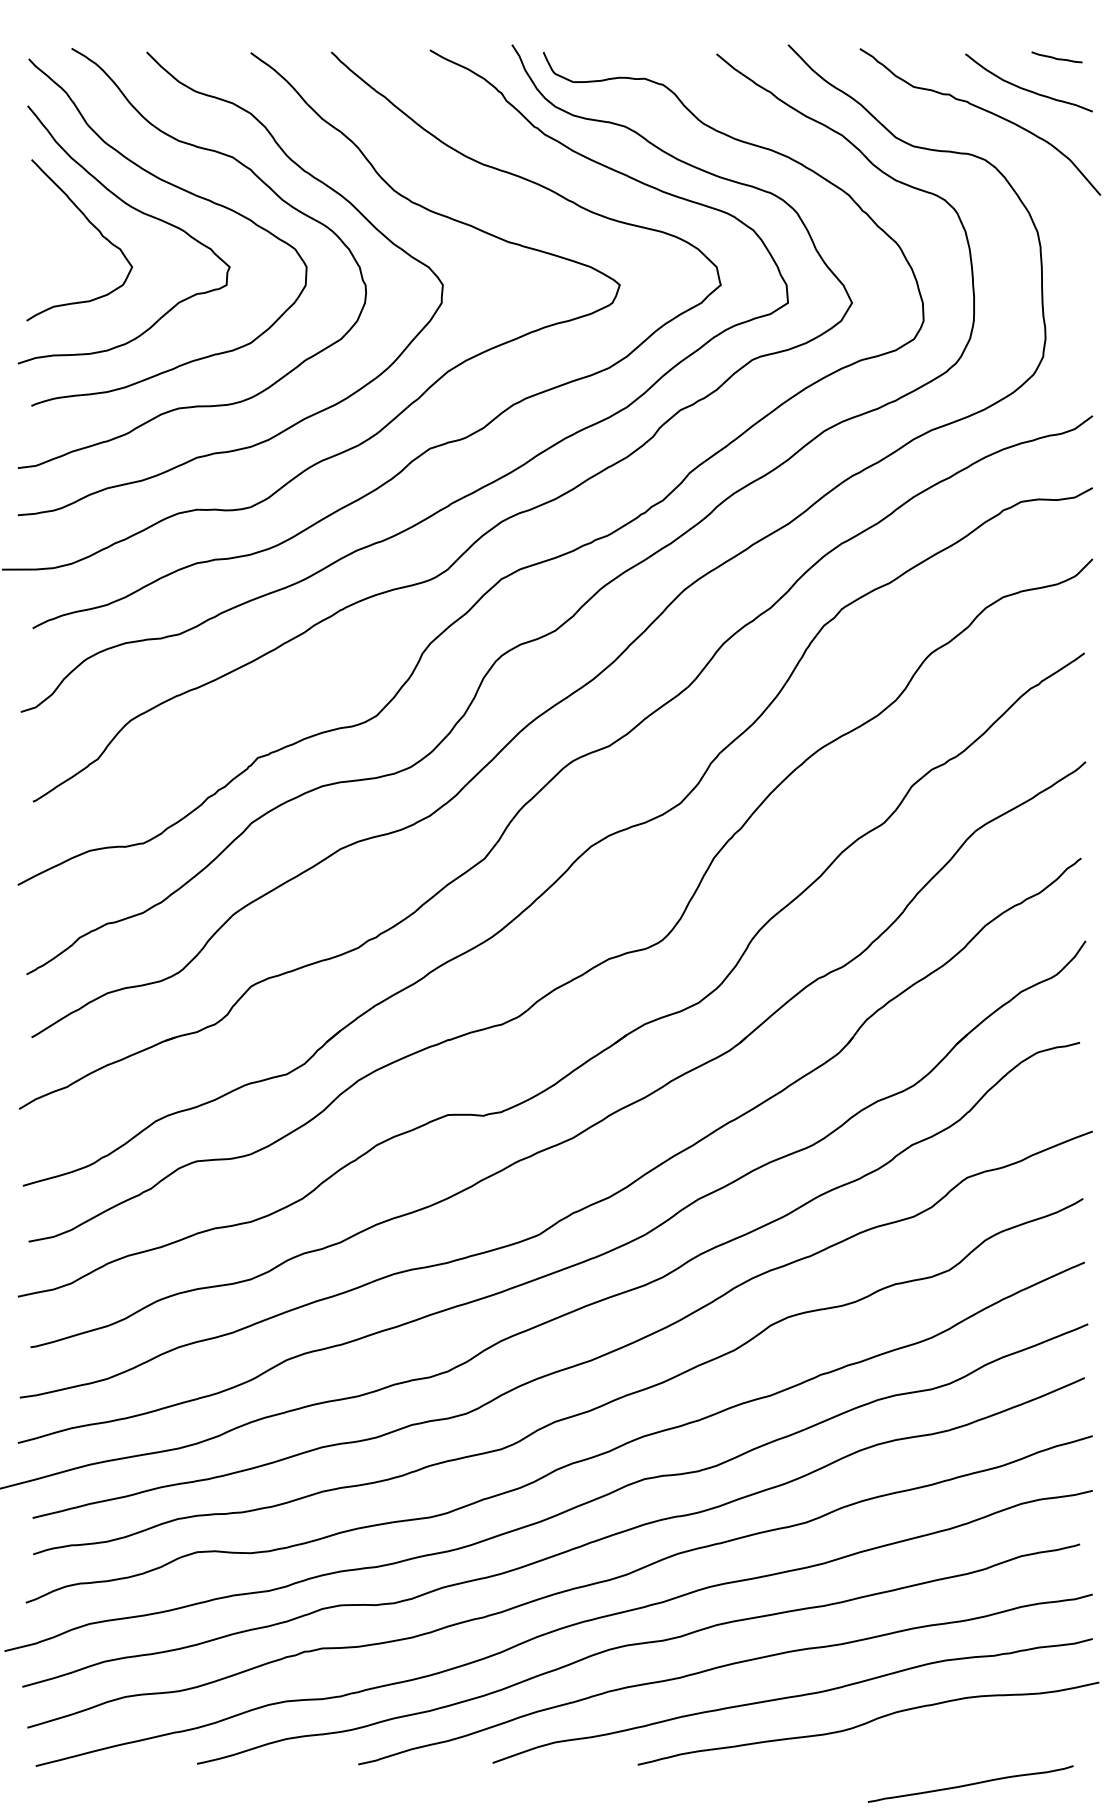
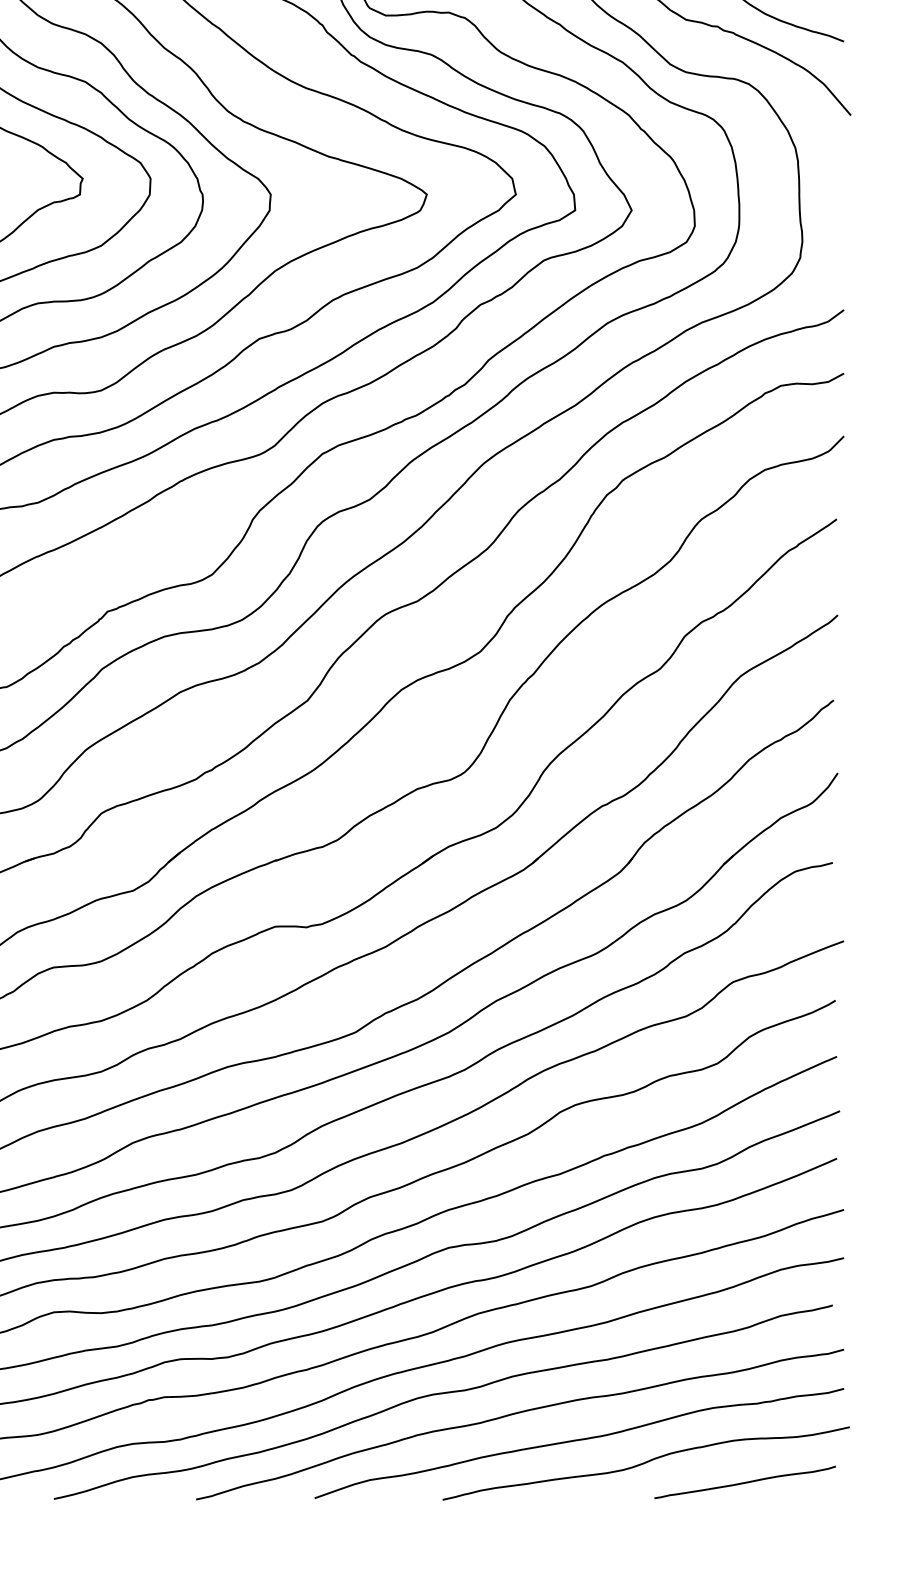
curve: (970, 1783) -> (745, 1481), moved

